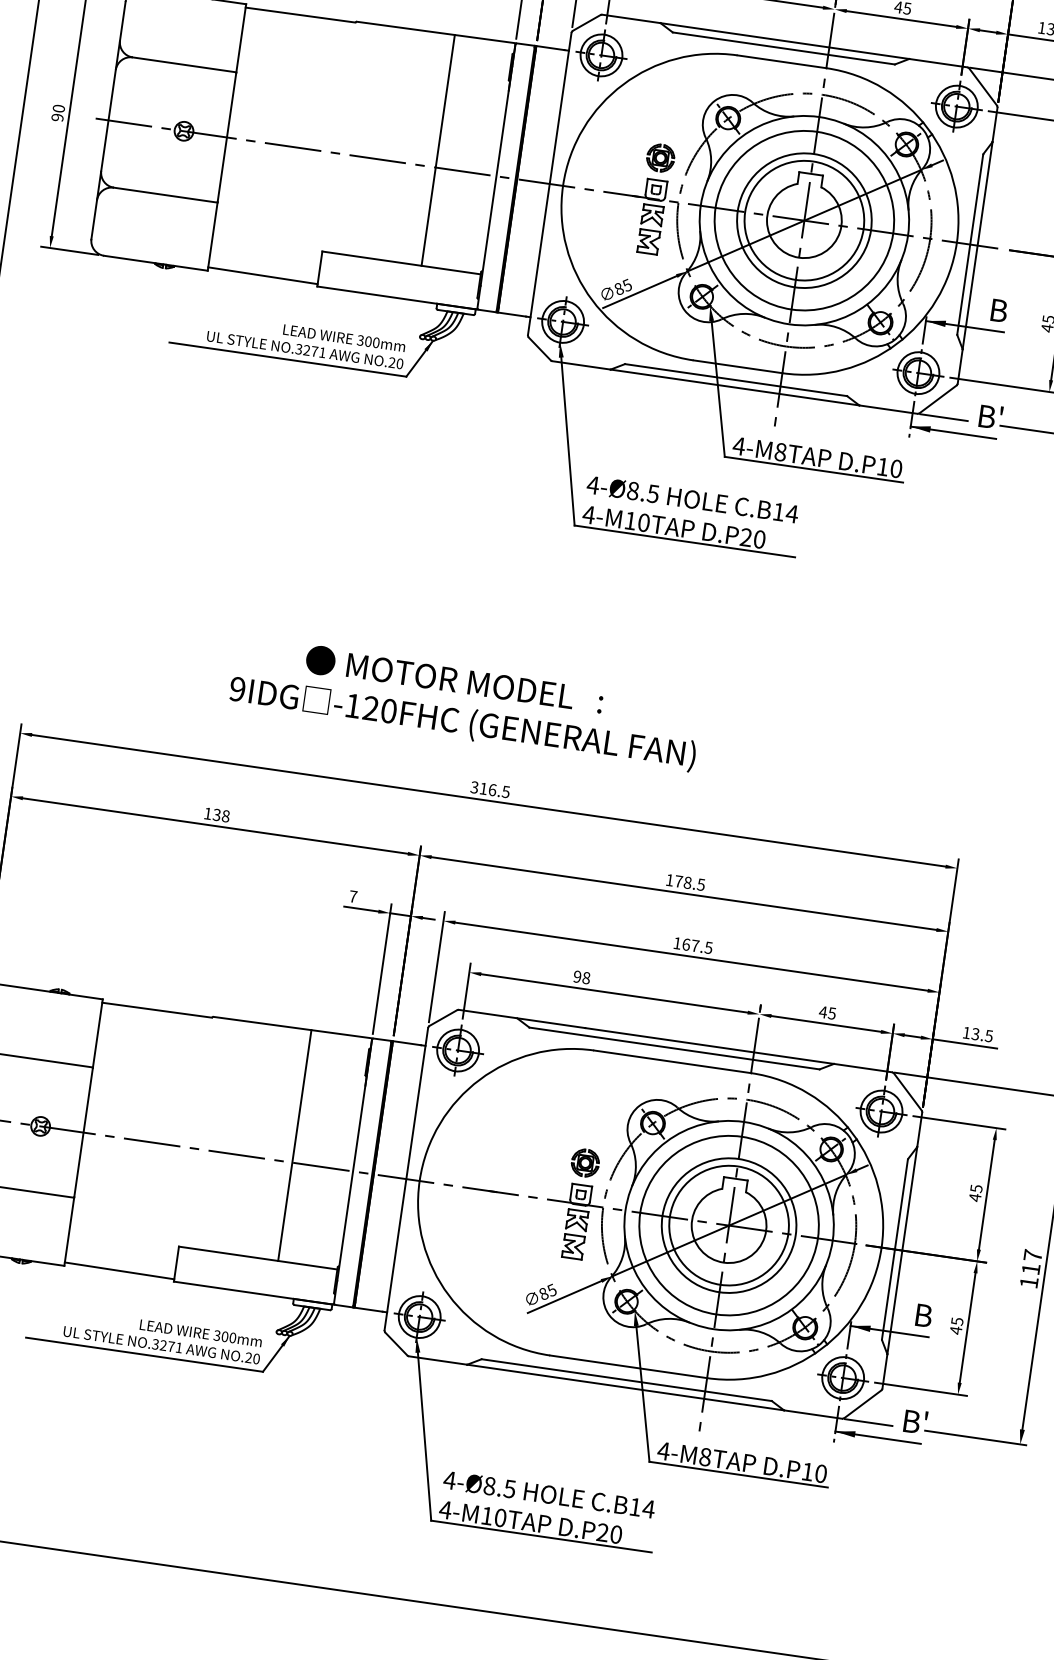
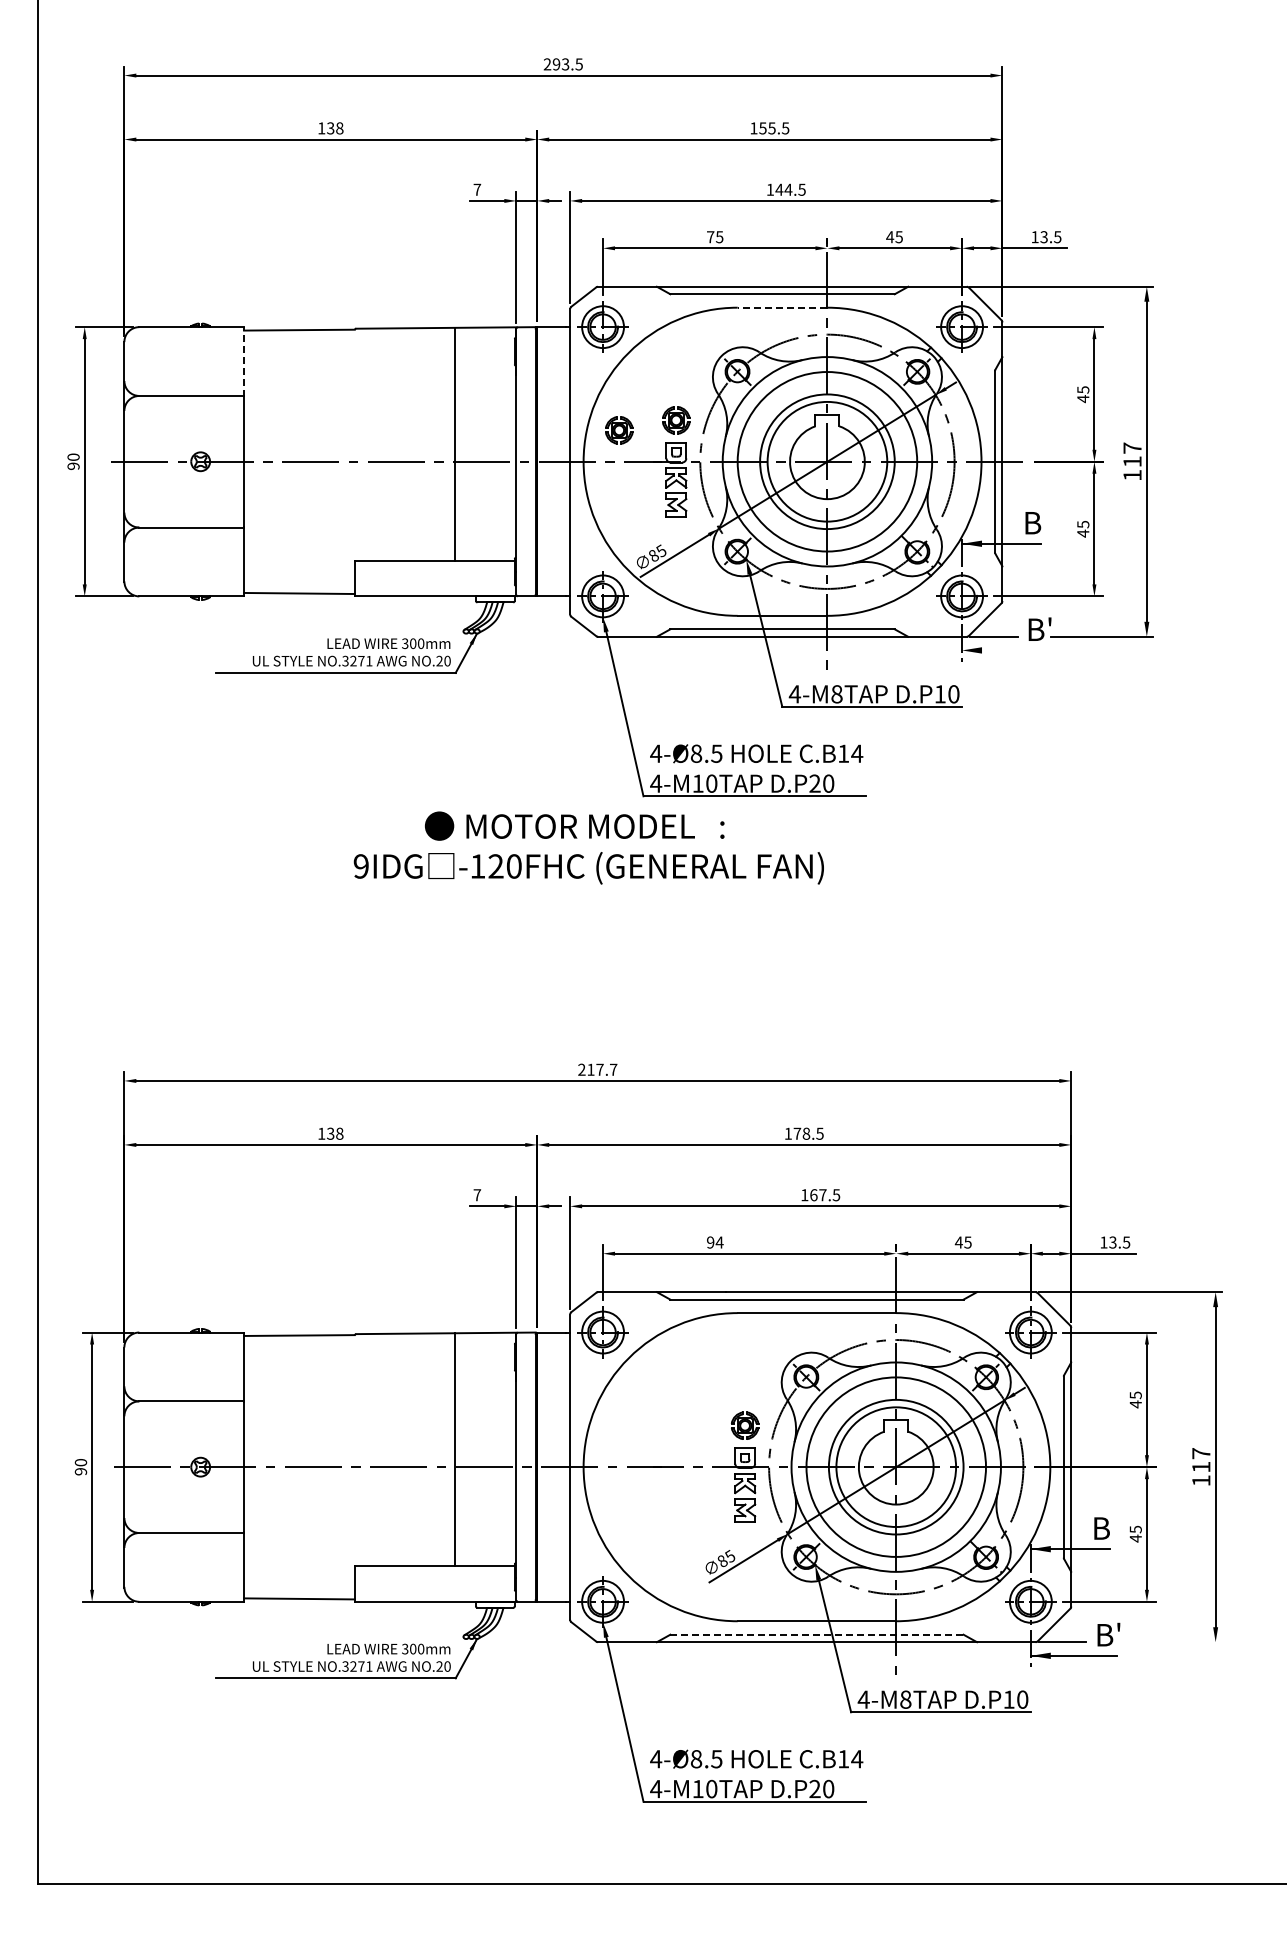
line: (241, 38) -> (244, 361), solid -> dashed
line: (781, 61) -> (782, 307), solid -> dashed
part: (603, 160) -> (619, 430), added
line: (953, 432) -> (1005, 650), removed
text: (465, 702) -> (588, 847), moved
text: (490, 789) -> (597, 1069), 316.5 -> 217.7
text: (586, 978) -> (719, 1242), 98 -> 94
line: (626, 1379) -> (816, 1634), solid -> dashed
line: (975, 1438) -> (1170, 1642), removed

